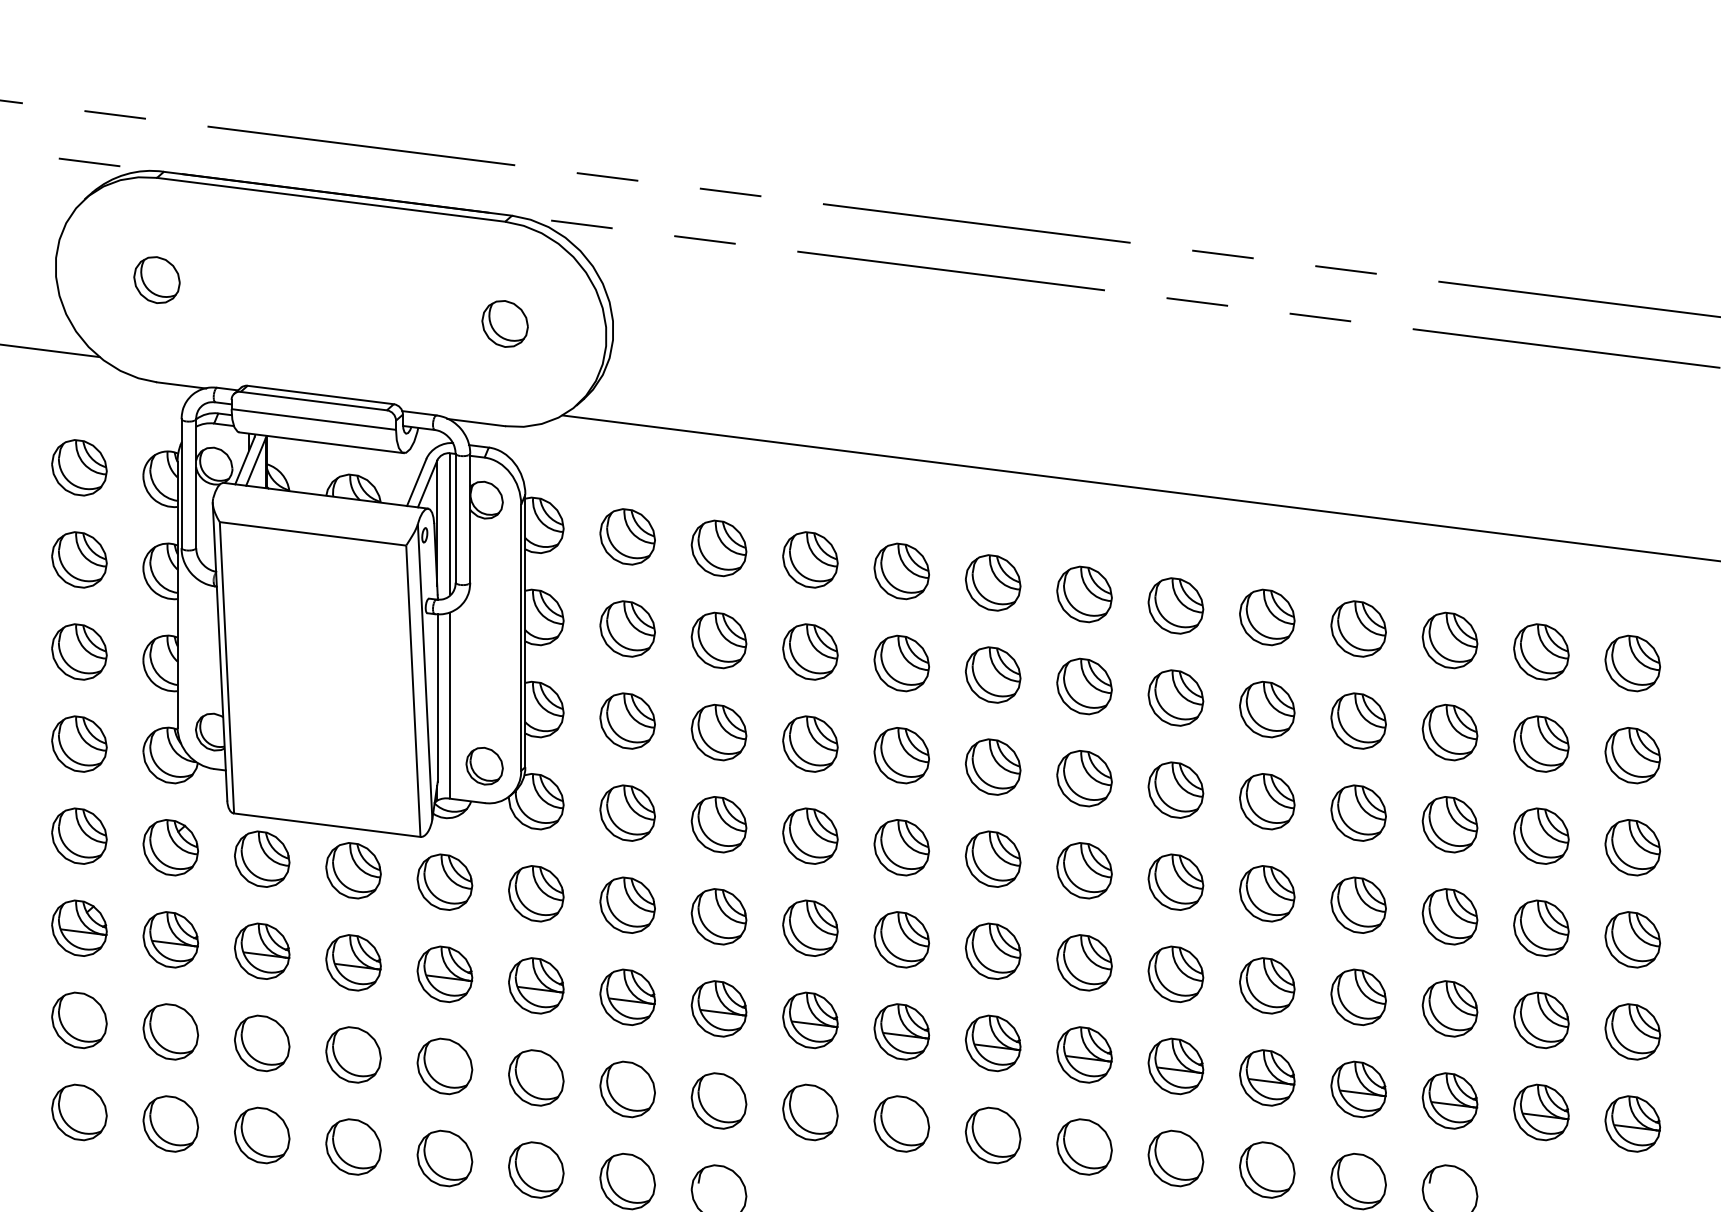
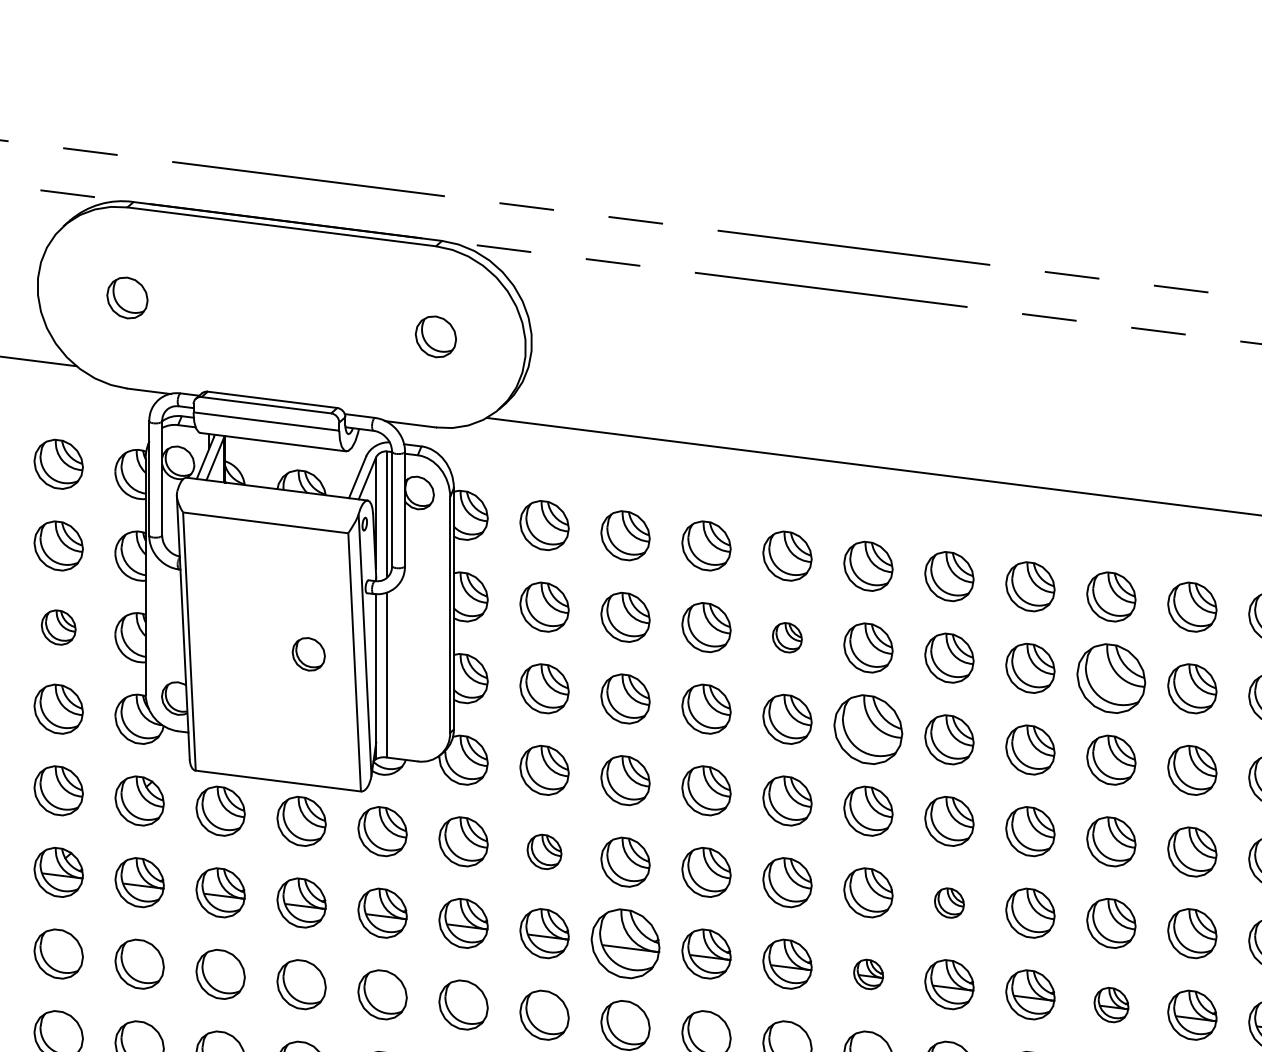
part: (79, 651) -> (58, 627), size x0.7
part: (901, 663) -> (787, 637), size x0.6
part: (1267, 709) -> (1111, 678), size x1.4
part: (484, 765) -> (308, 653), moved
part: (993, 766) -> (868, 729), size x1.4
part: (627, 904) -> (544, 851), size x0.7
part: (1084, 962) -> (949, 902), size x0.6
part: (718, 1008) -> (625, 943), size x1.4
part: (993, 1043) -> (868, 974), size x0.6
part: (1267, 1077) -> (1111, 1004), size x0.7

